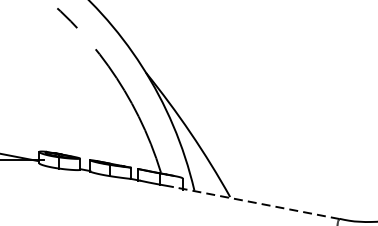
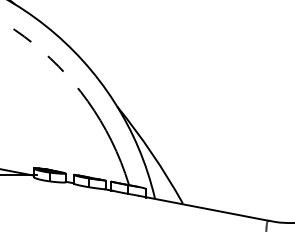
line: (256, 203) -> (203, 208), dashed -> solid

